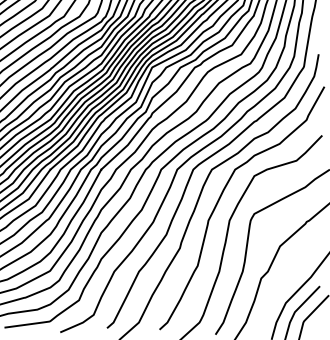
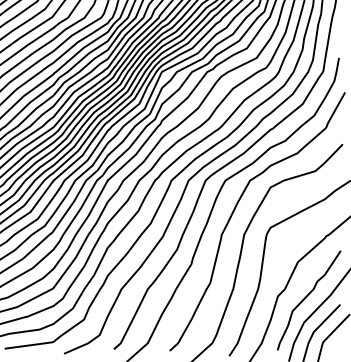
curve: (288, 279) -> (306, 297), added

